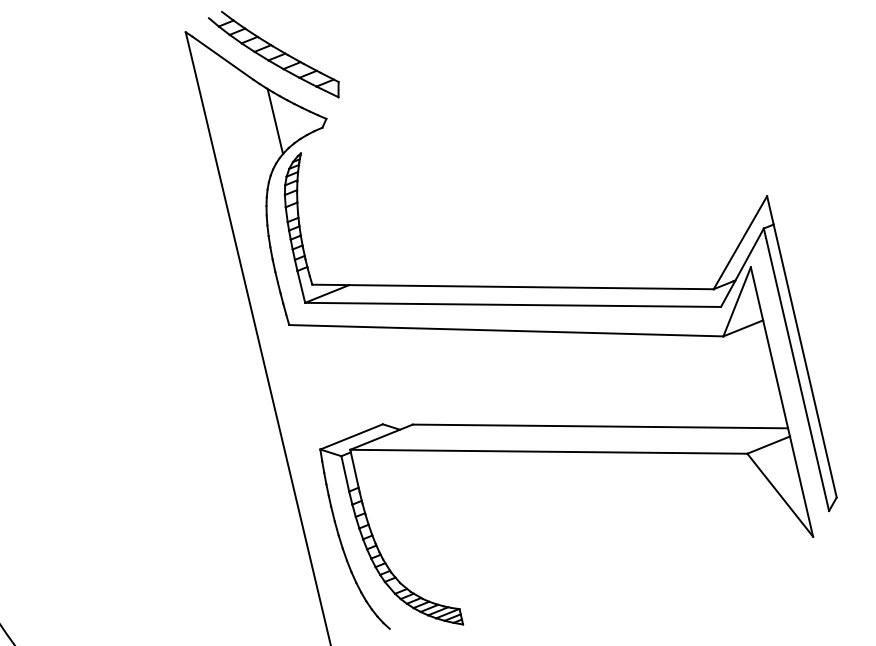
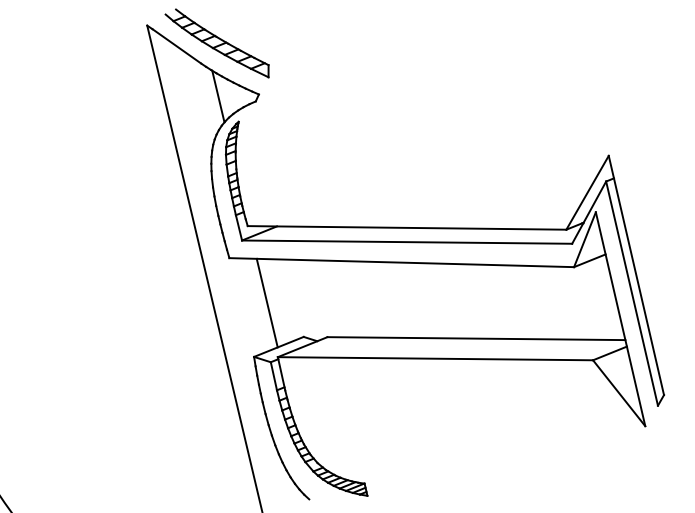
line: (335, 380) -> (266, 302), added

